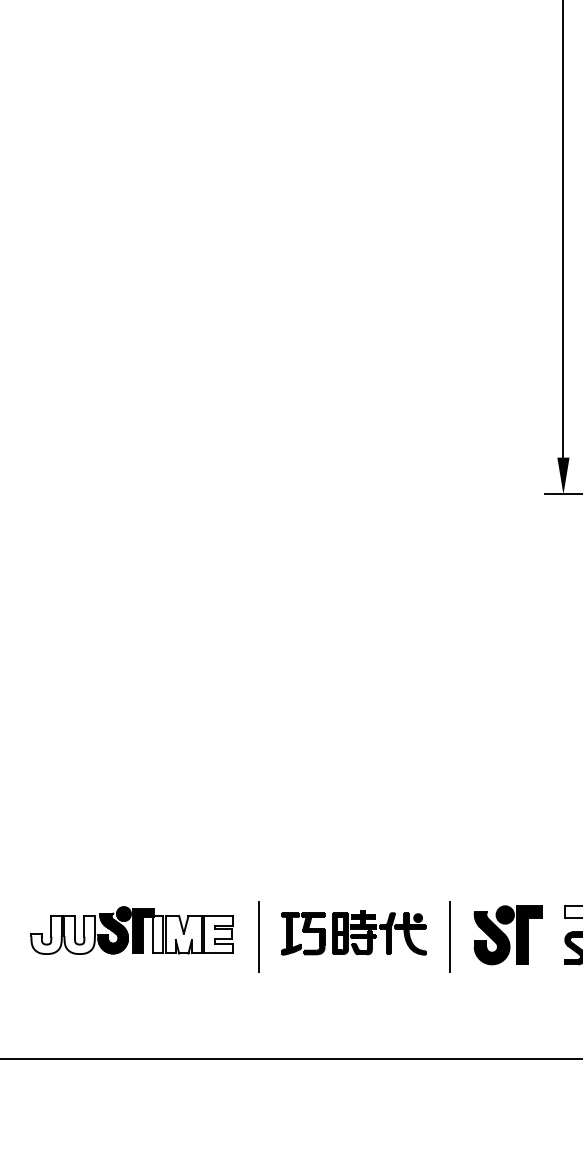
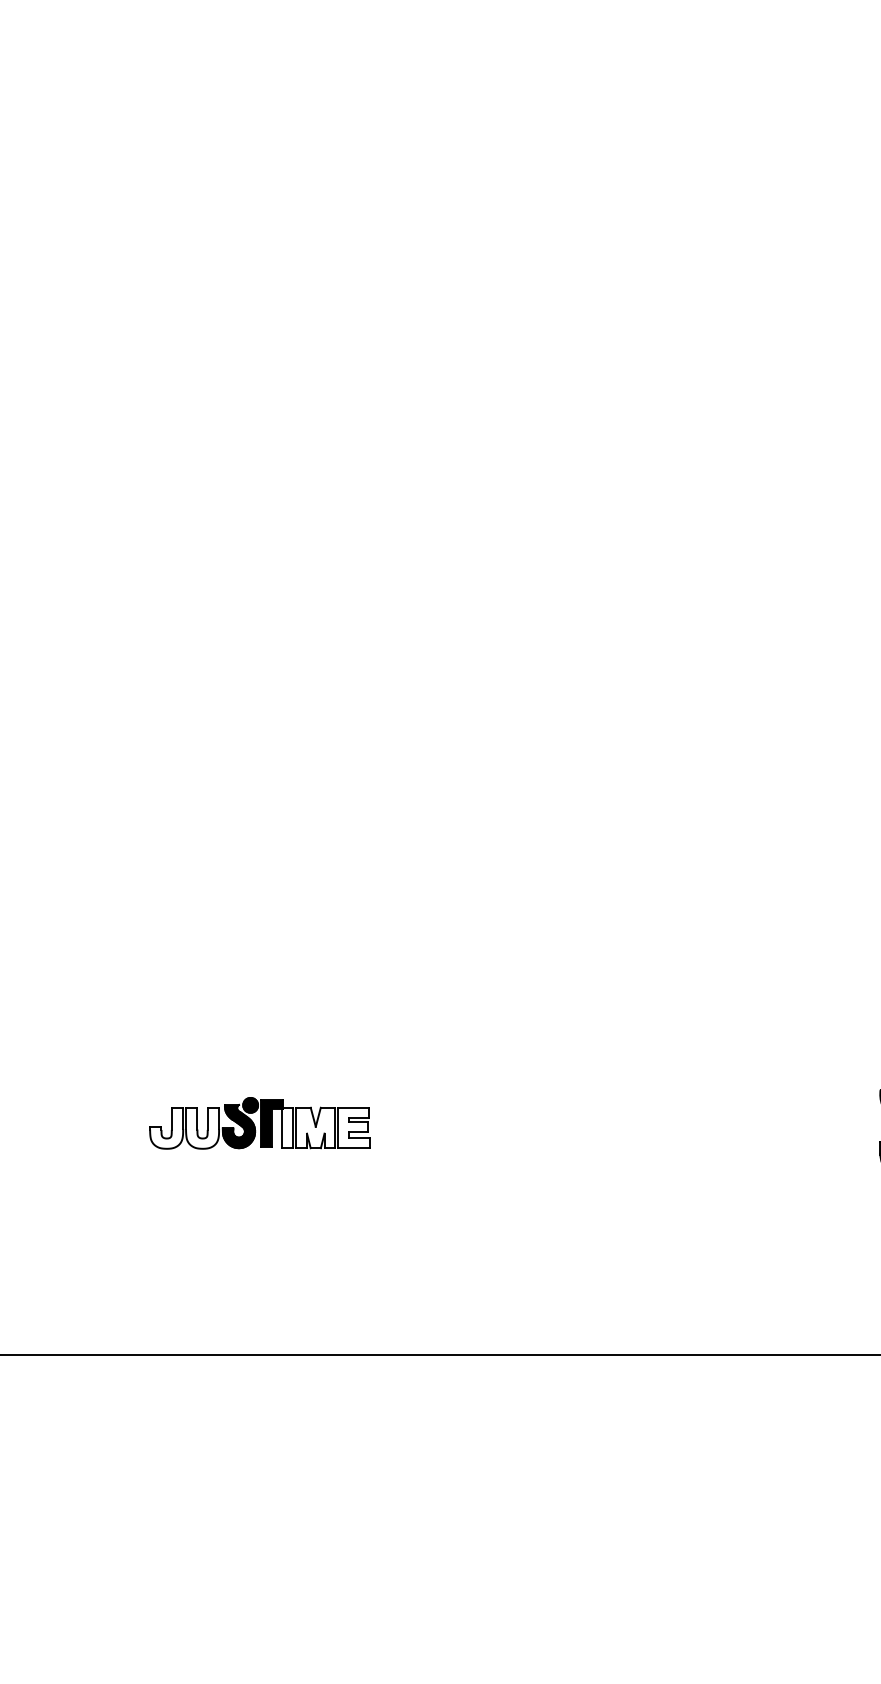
part: (131, 930) -> (258, 1123), size x0.6
part: (353, 932) -> (660, 1126), removed
line: (259, 937) -> (490, 1135), removed
line: (450, 937) -> (836, 1135), removed

